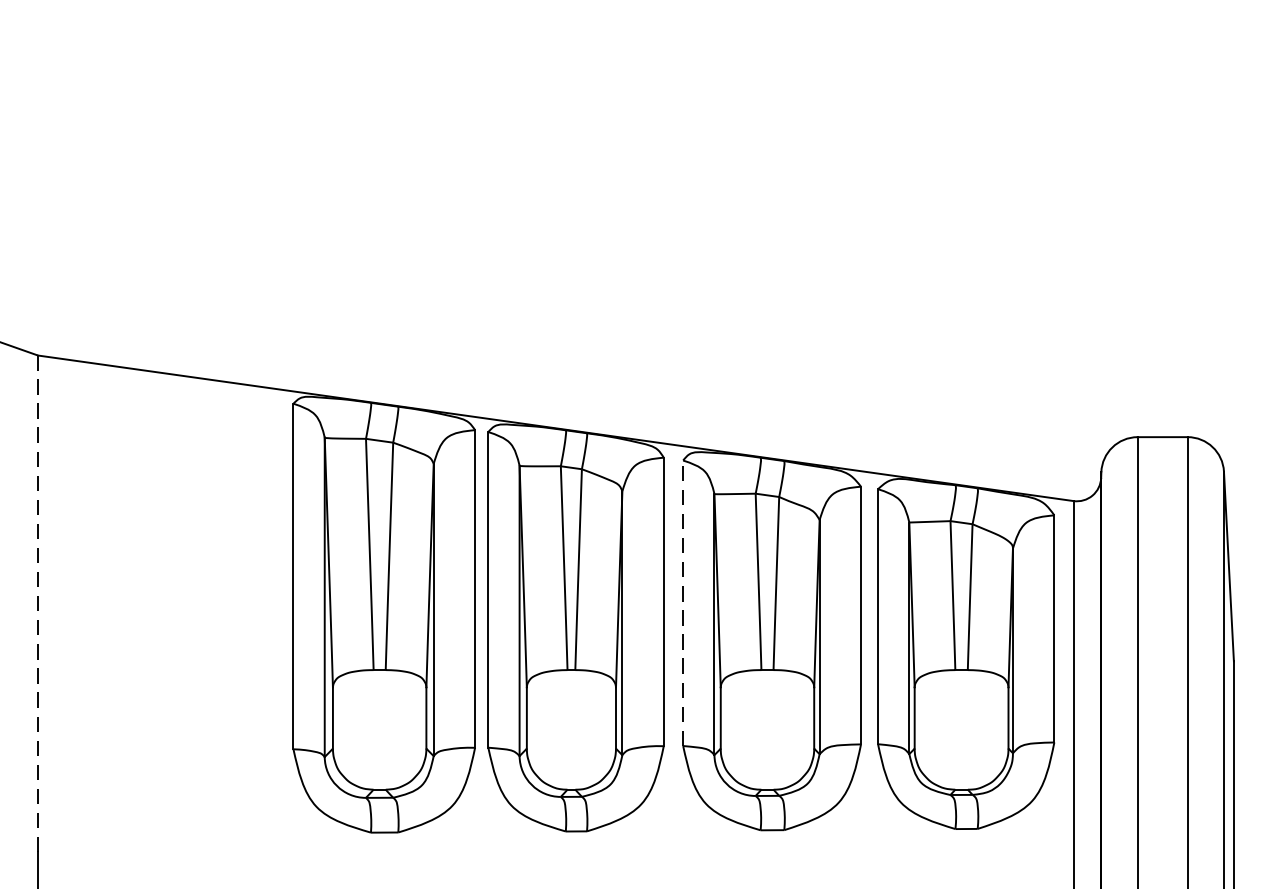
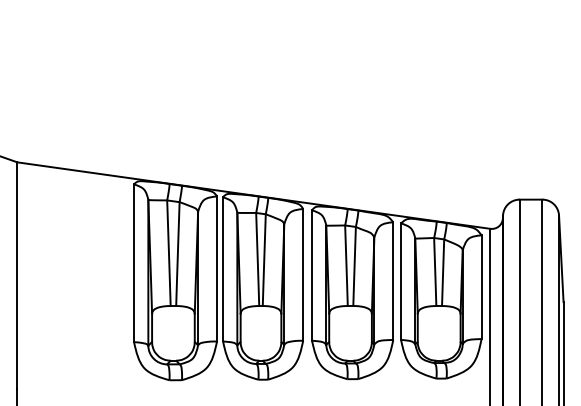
line: (38, 603) -> (17, 275), dashed -> solid
line: (684, 603) -> (312, 275), dashed -> solid

